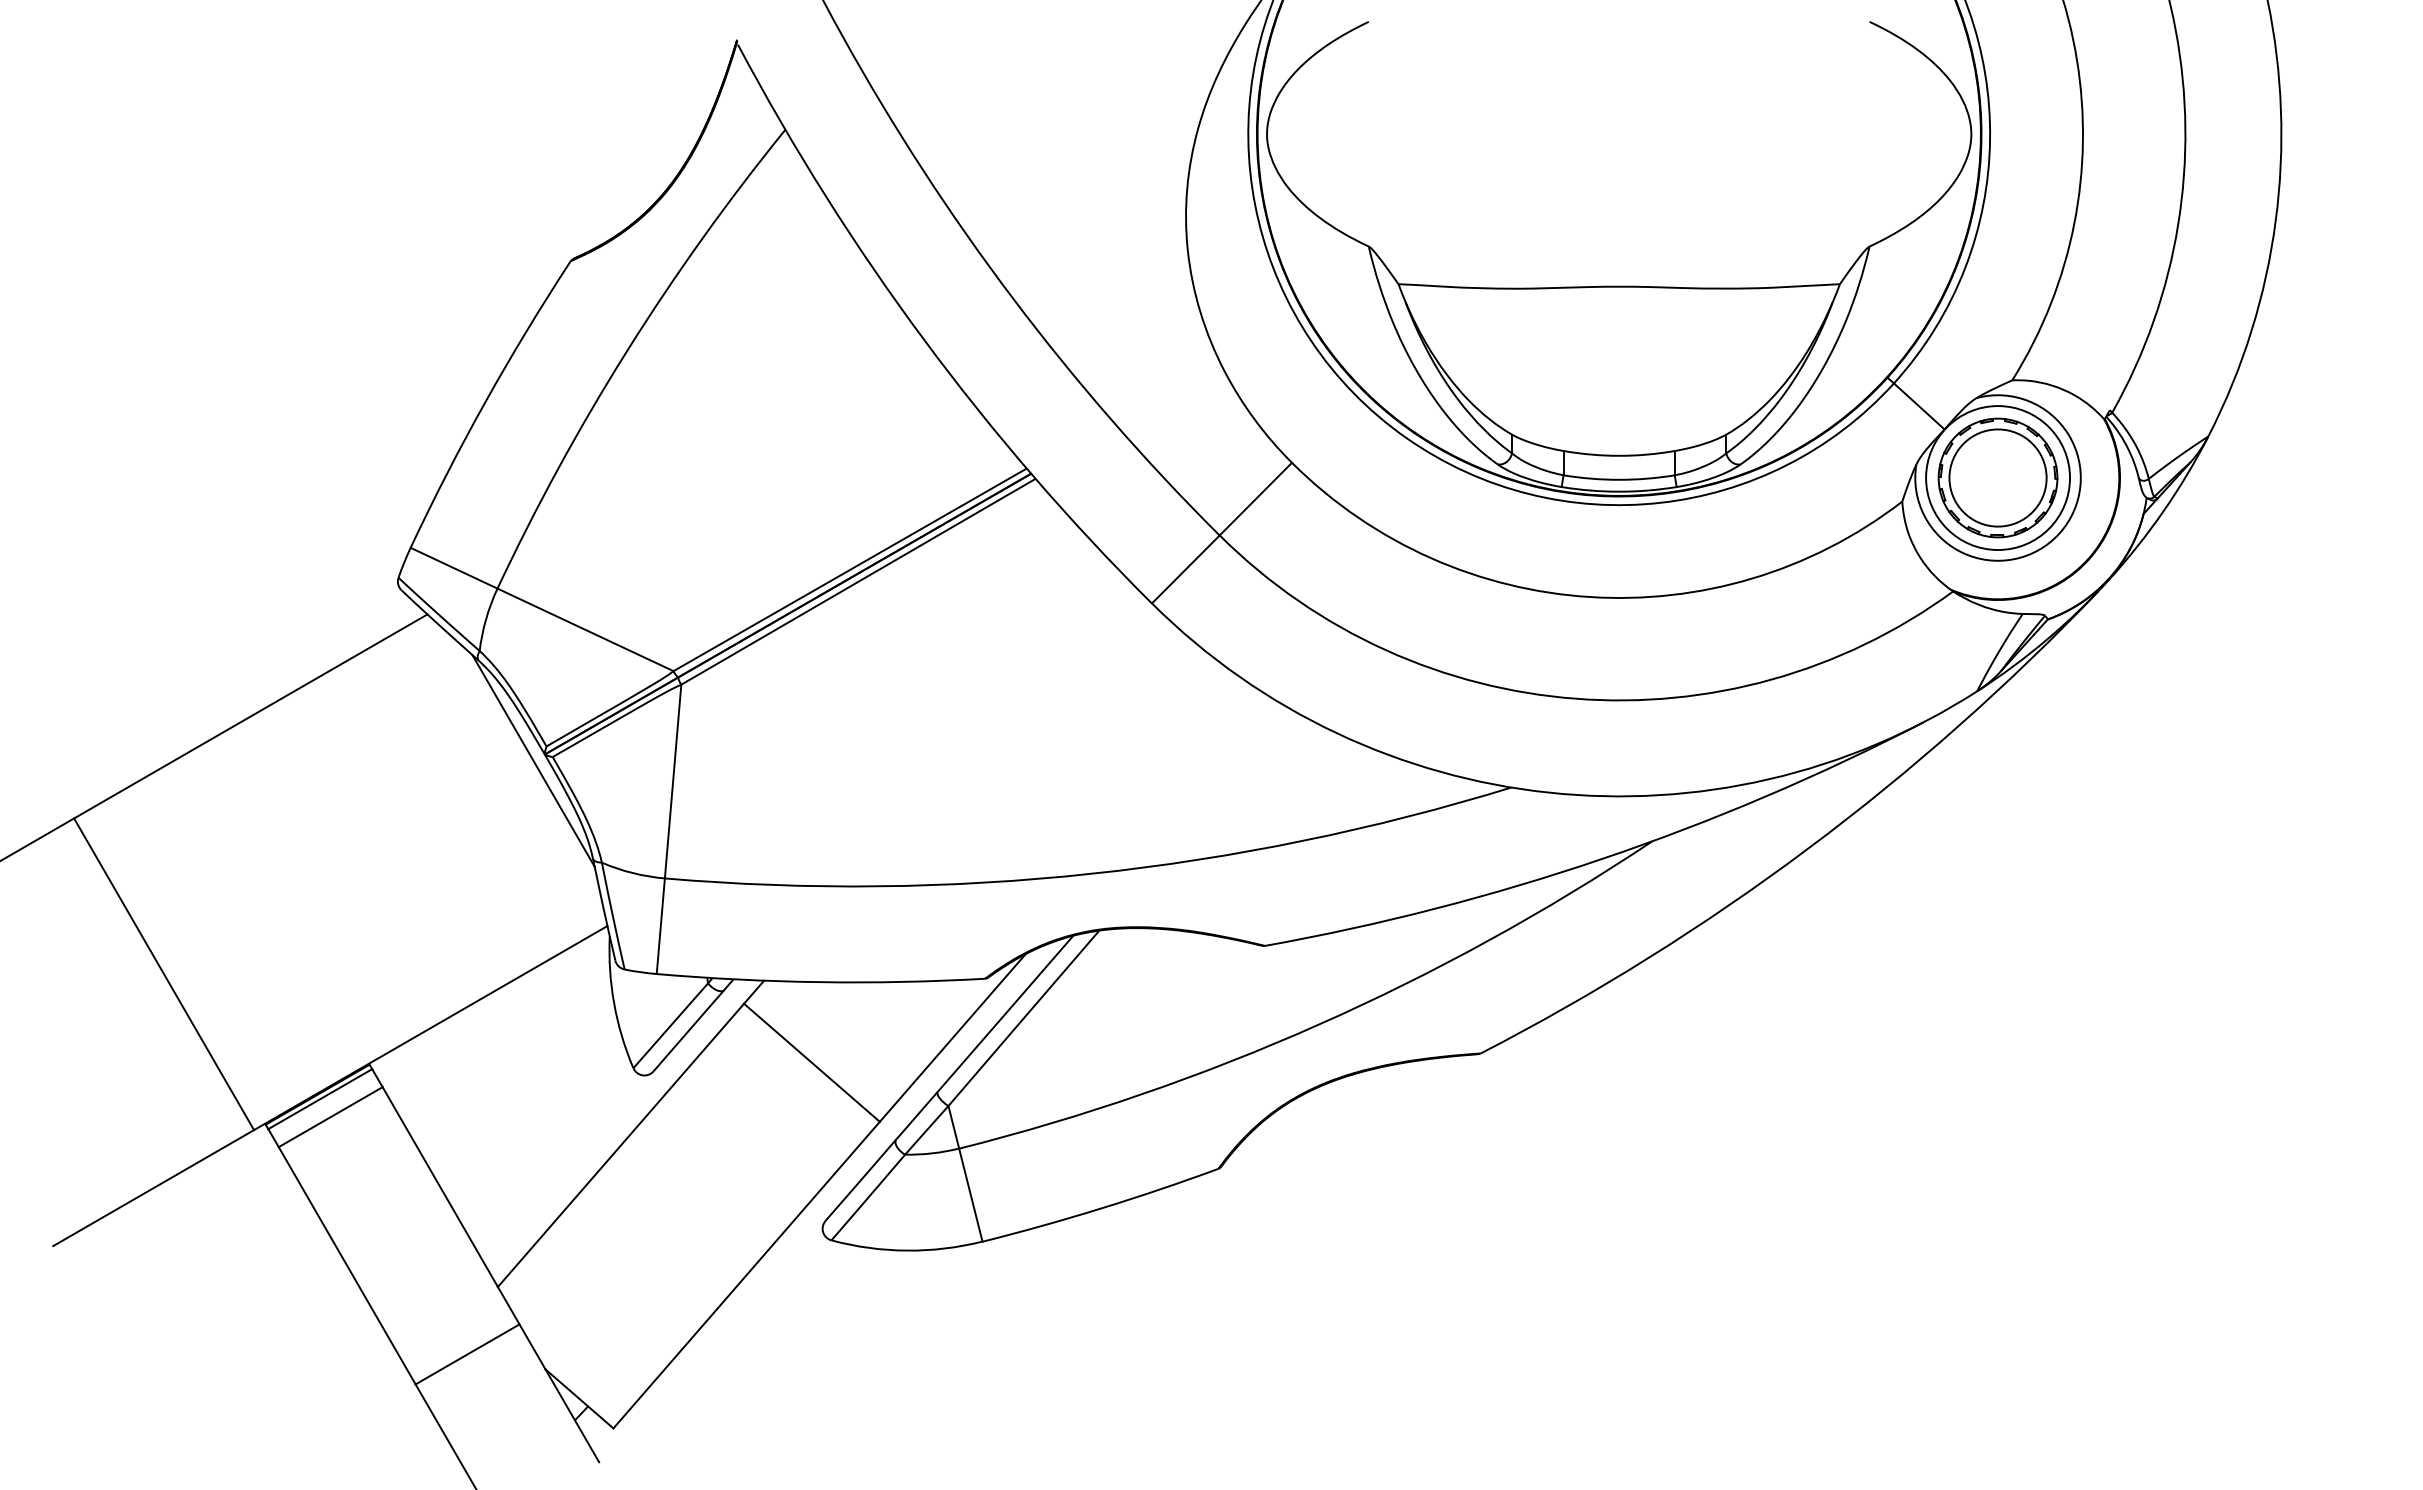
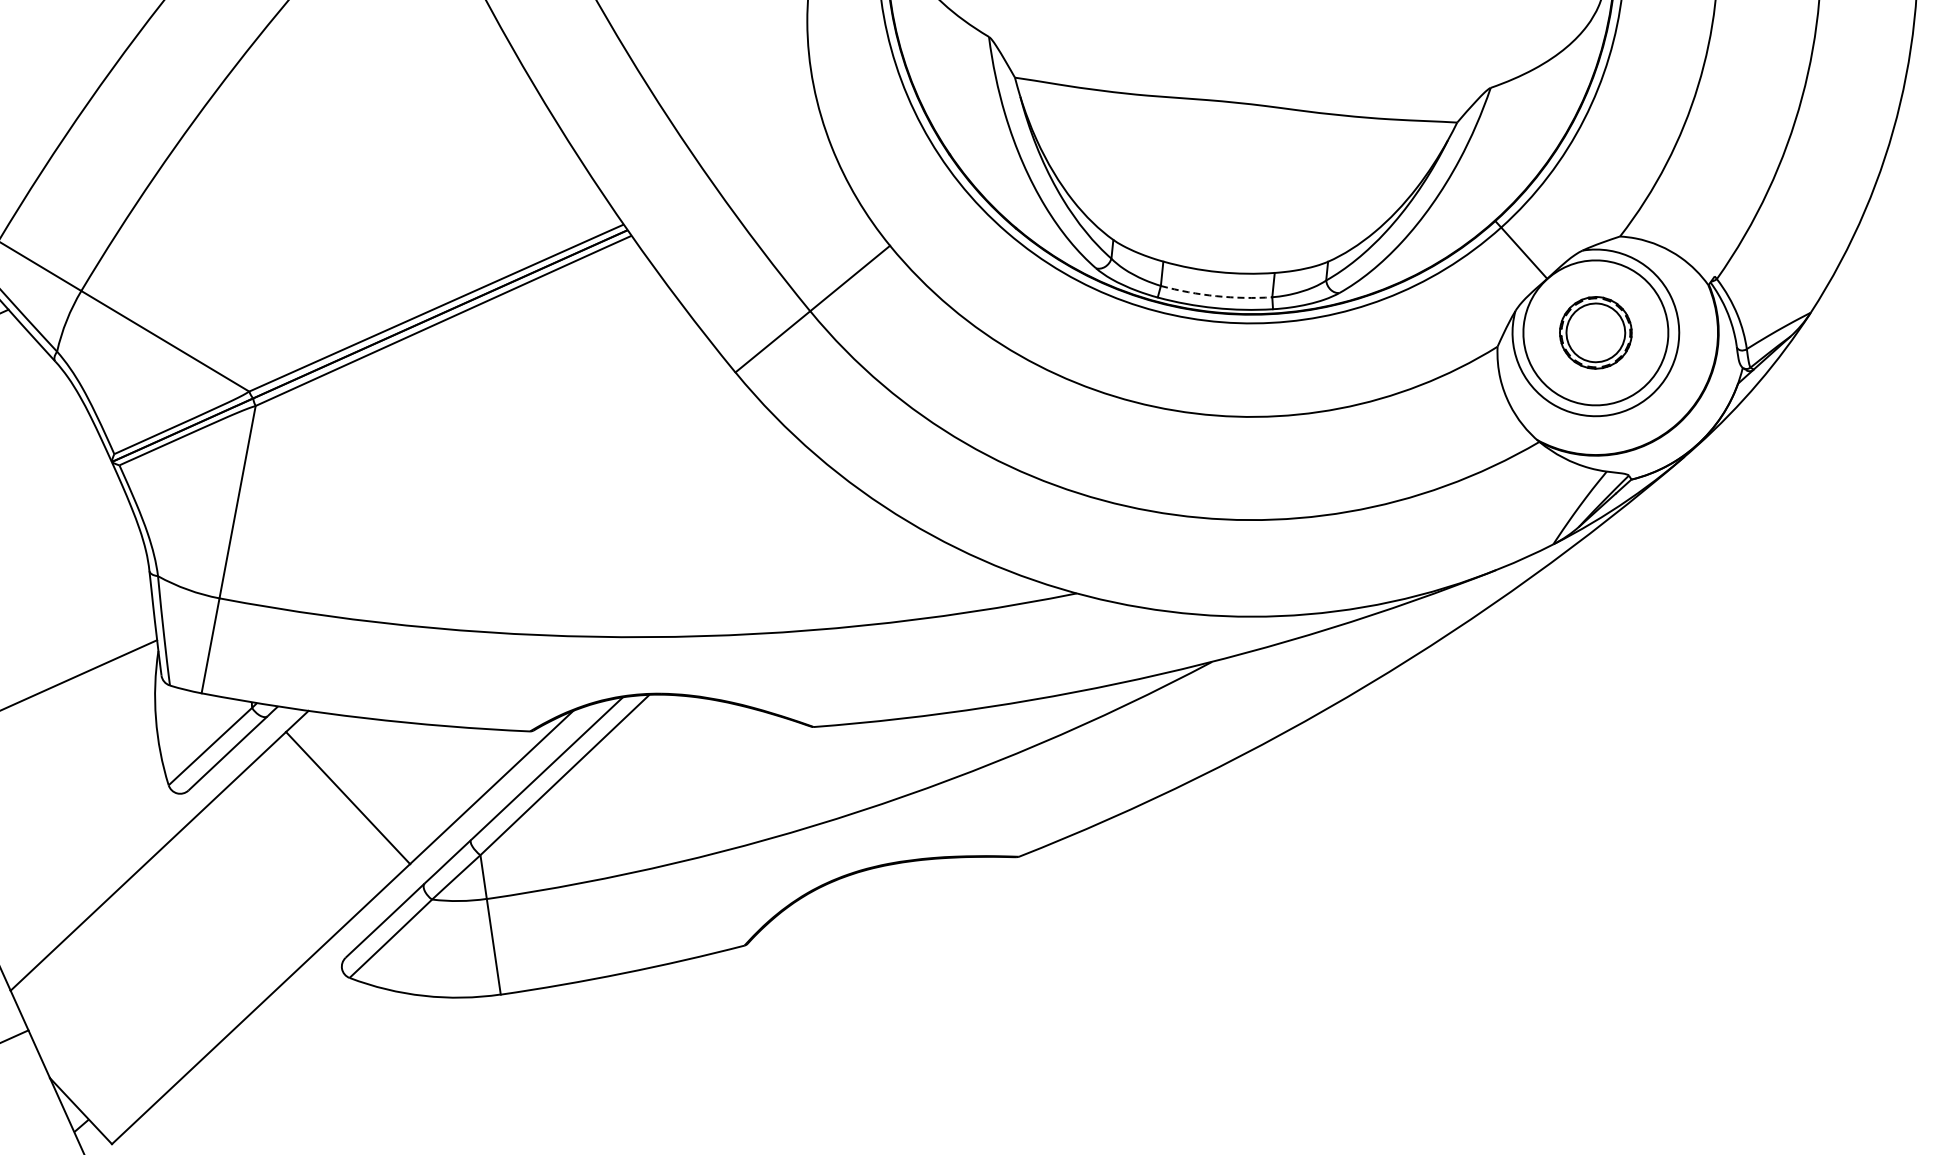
part: (1997, 477) -> (1595, 332), size x0.6
arc: (1619, 479) -> (1216, 295), solid -> dashed
line: (533, 760) -> (99, 466), removed

